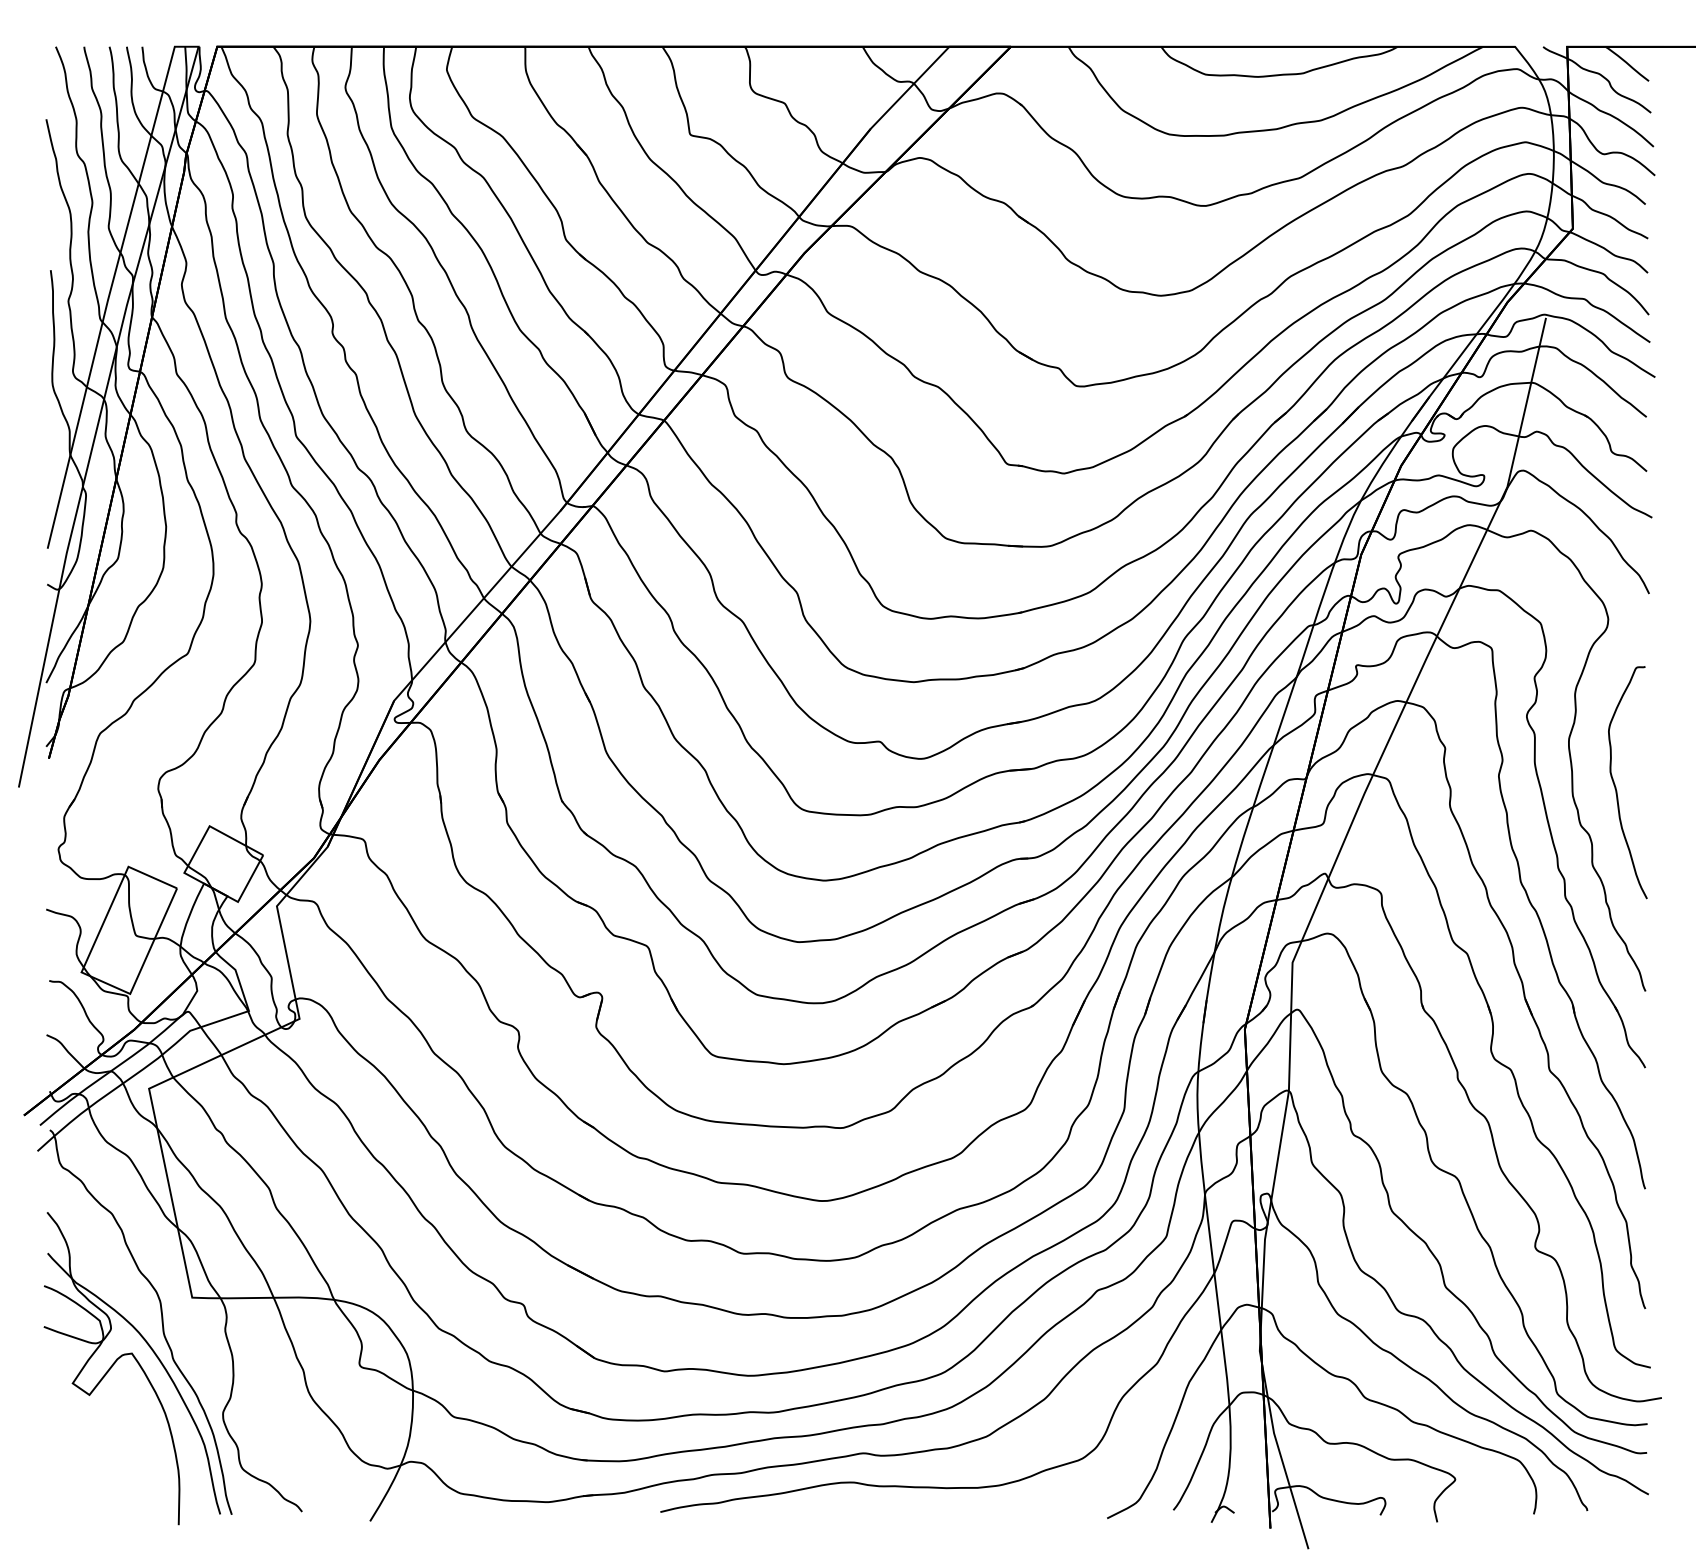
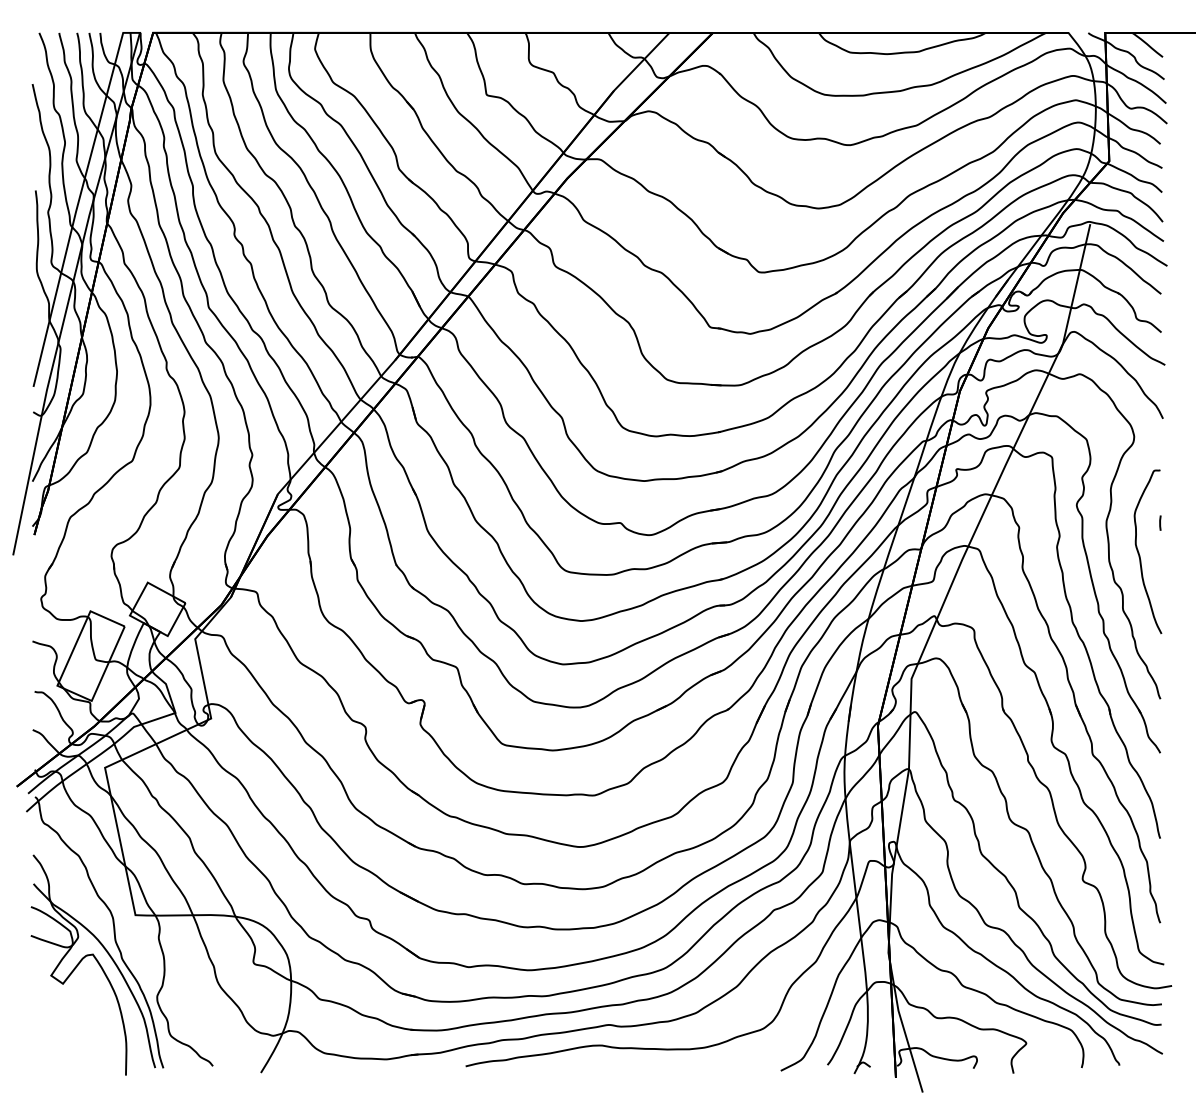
line: (1645, 741) -> (1160, 522), added

